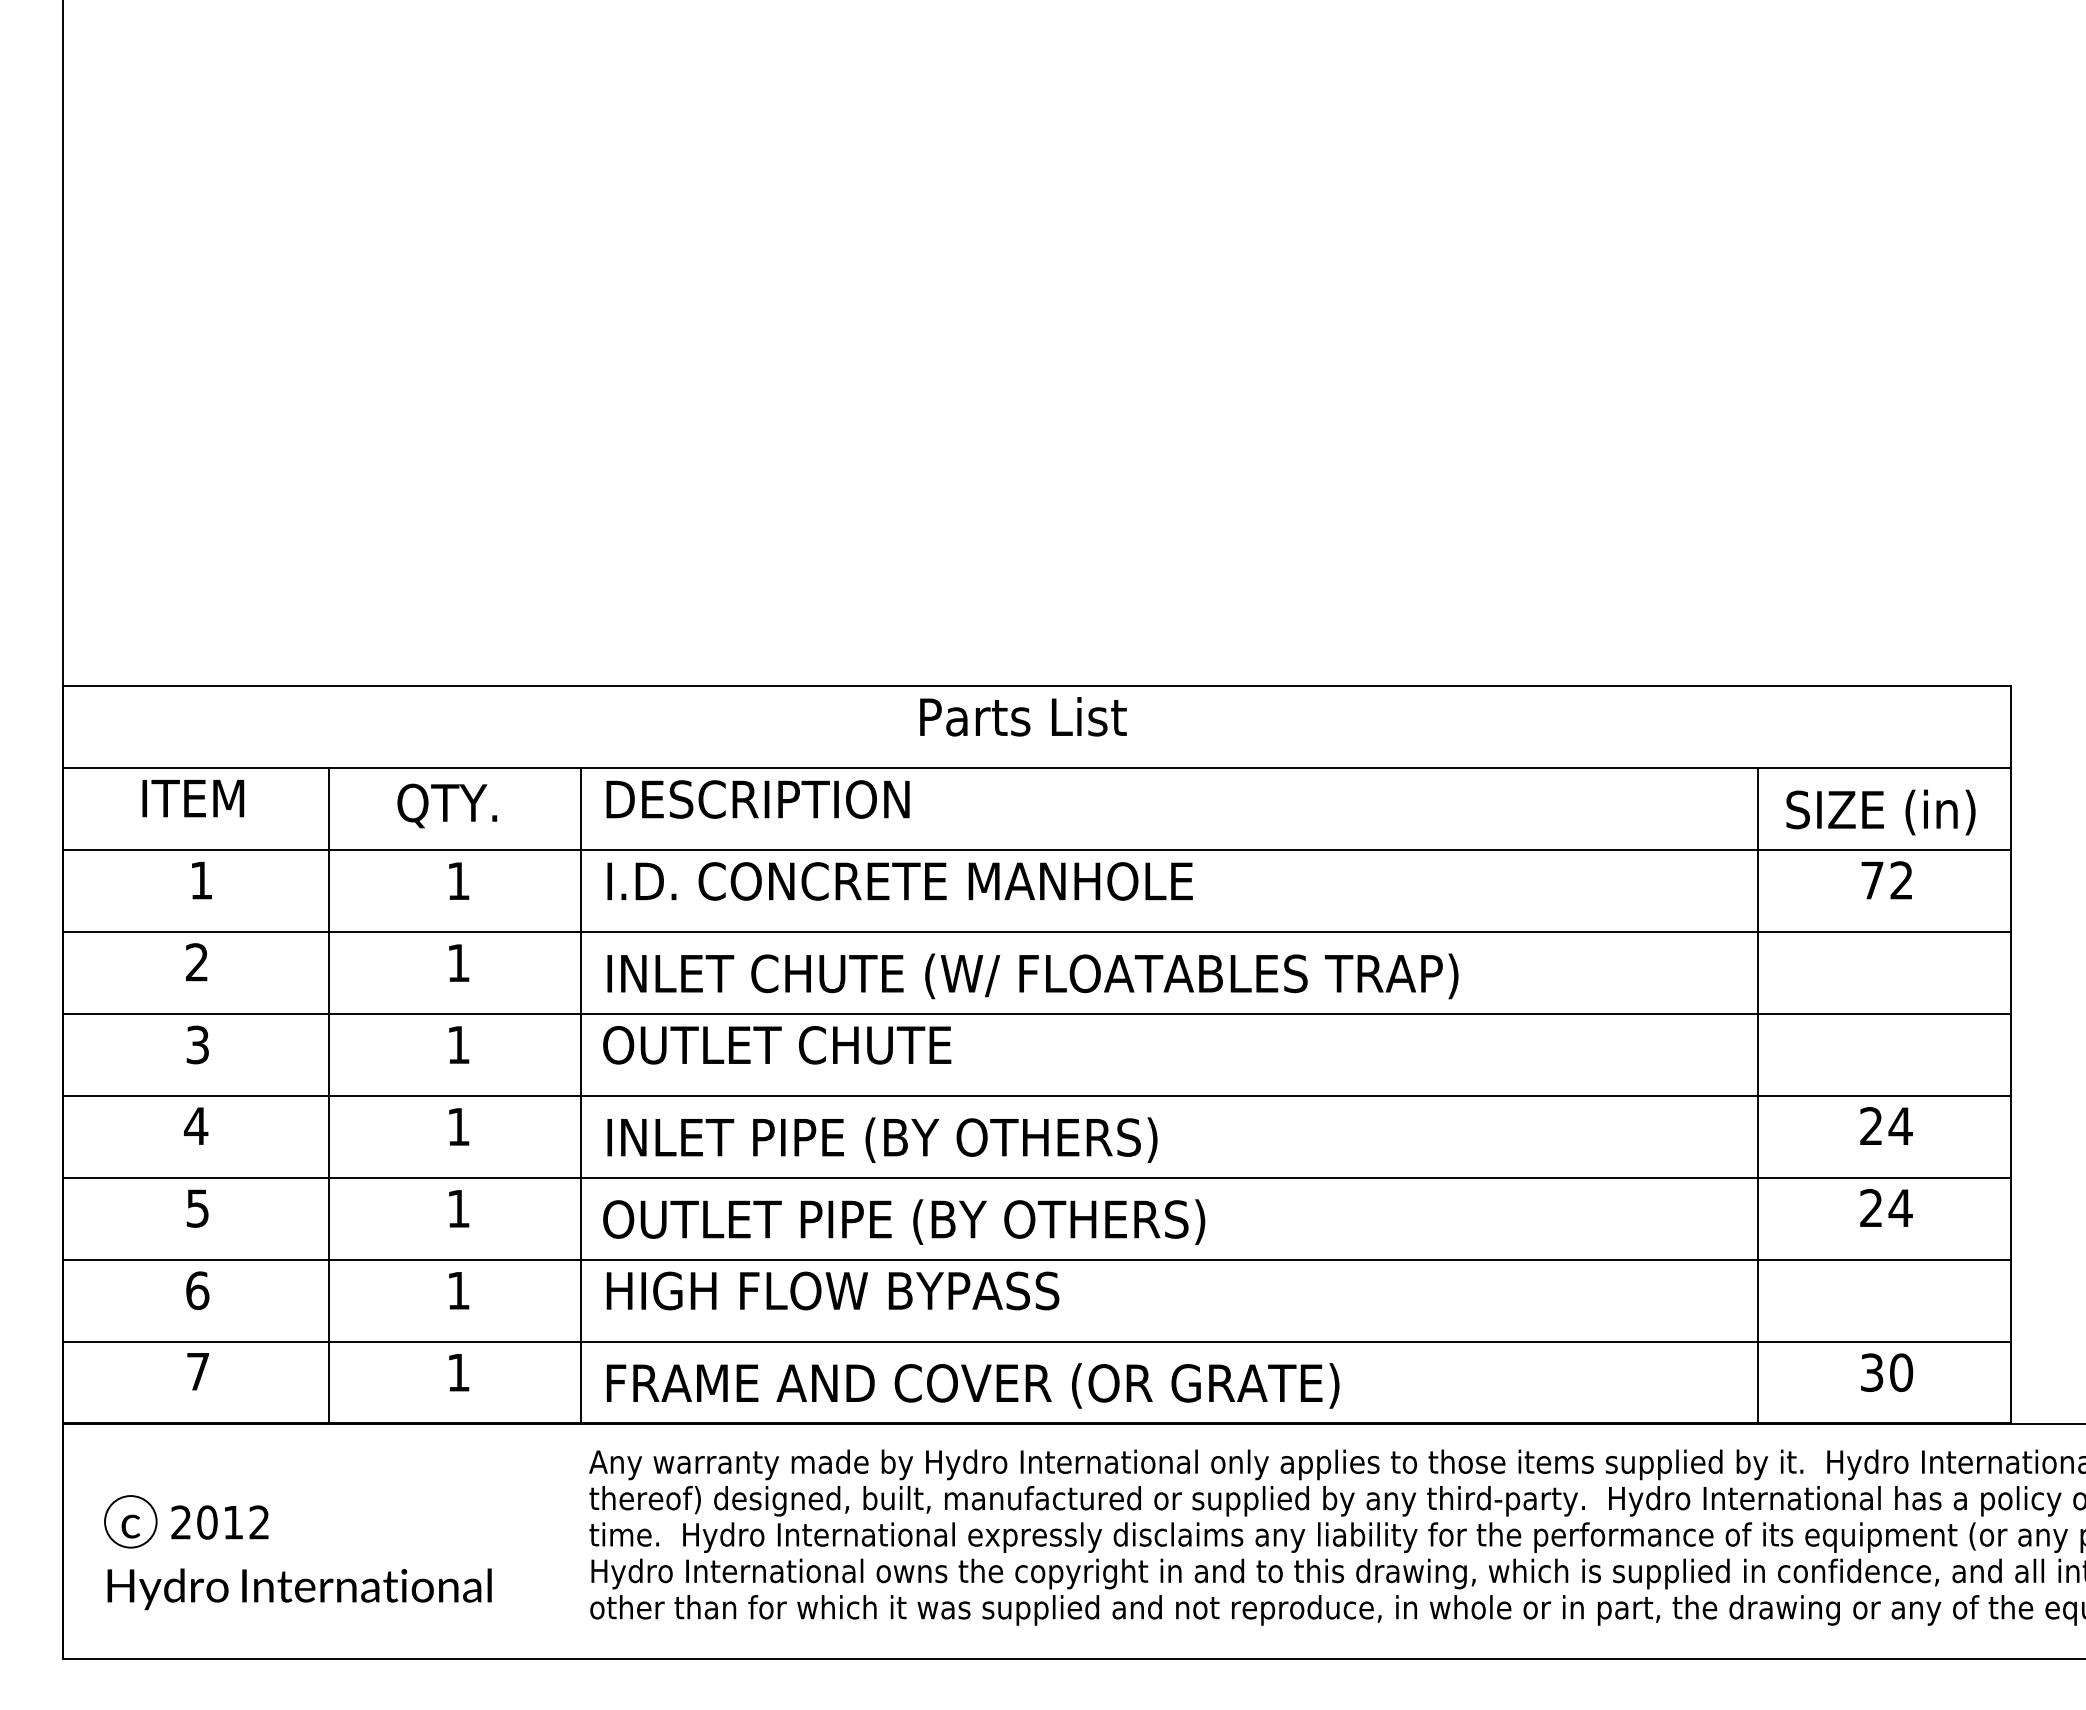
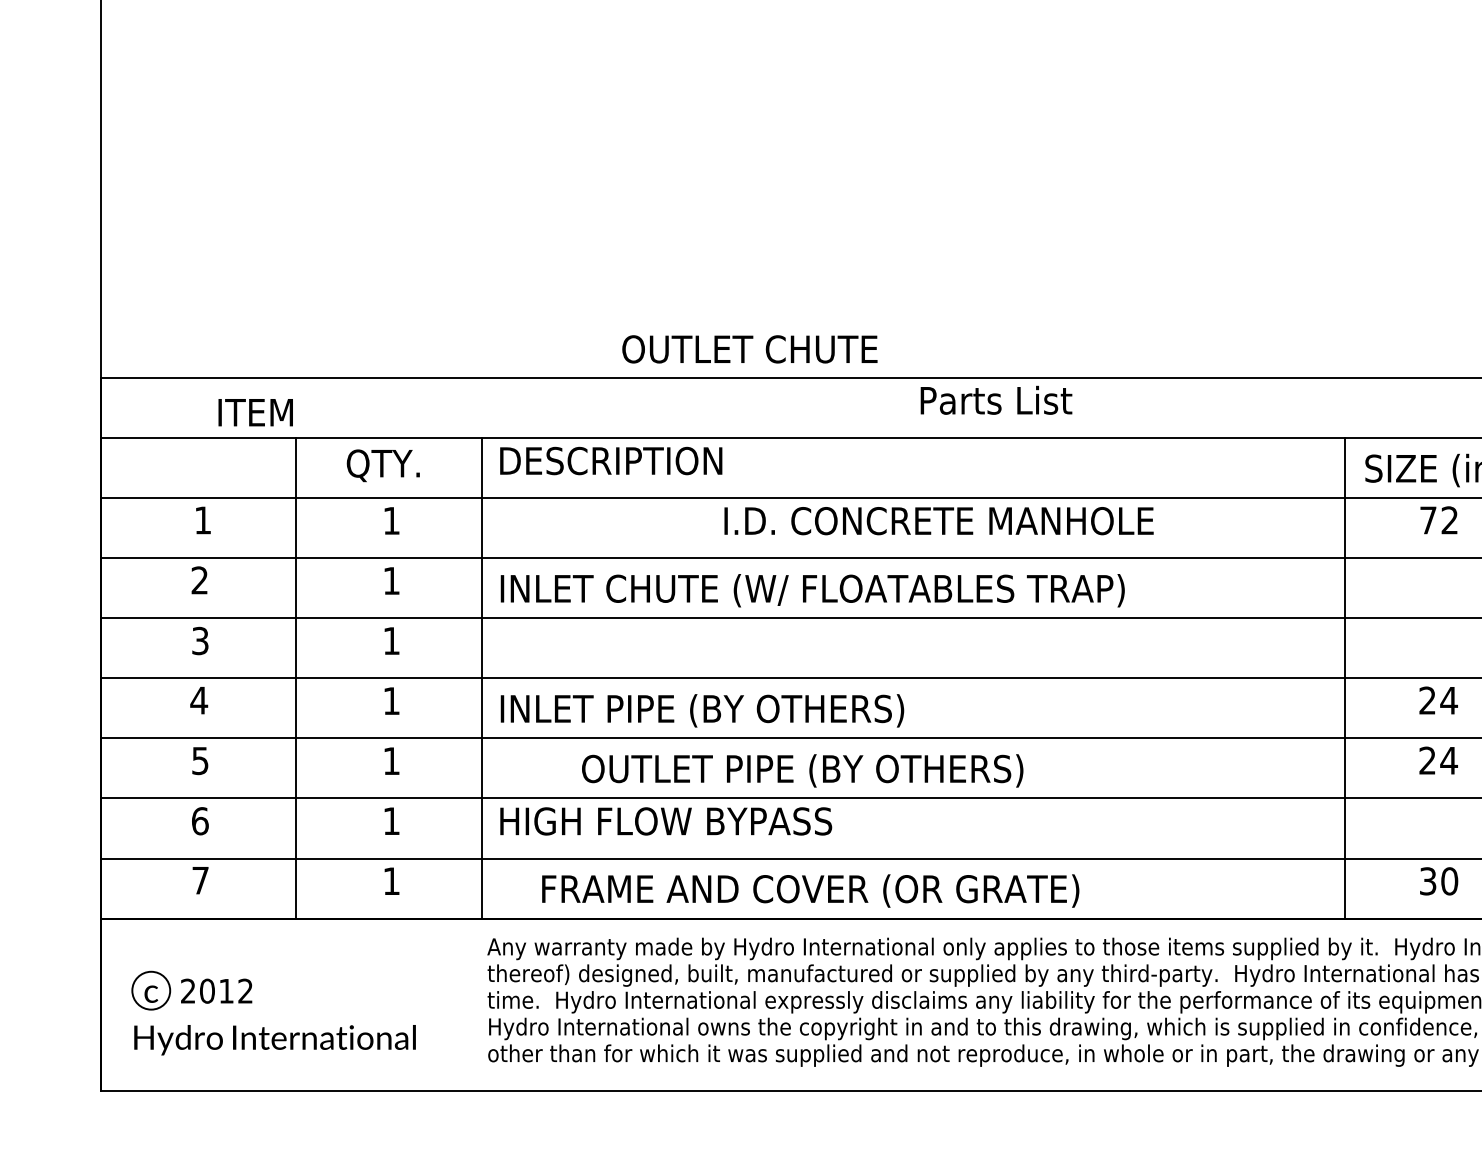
text: (1023, 716) -> (996, 400), moved
text: (193, 798) -> (255, 412), moved
text: (899, 881) -> (938, 521), moved
text: (777, 1045) -> (750, 349), moved
text: (904, 1221) -> (802, 770), moved
text: (973, 1385) -> (811, 890), moved

